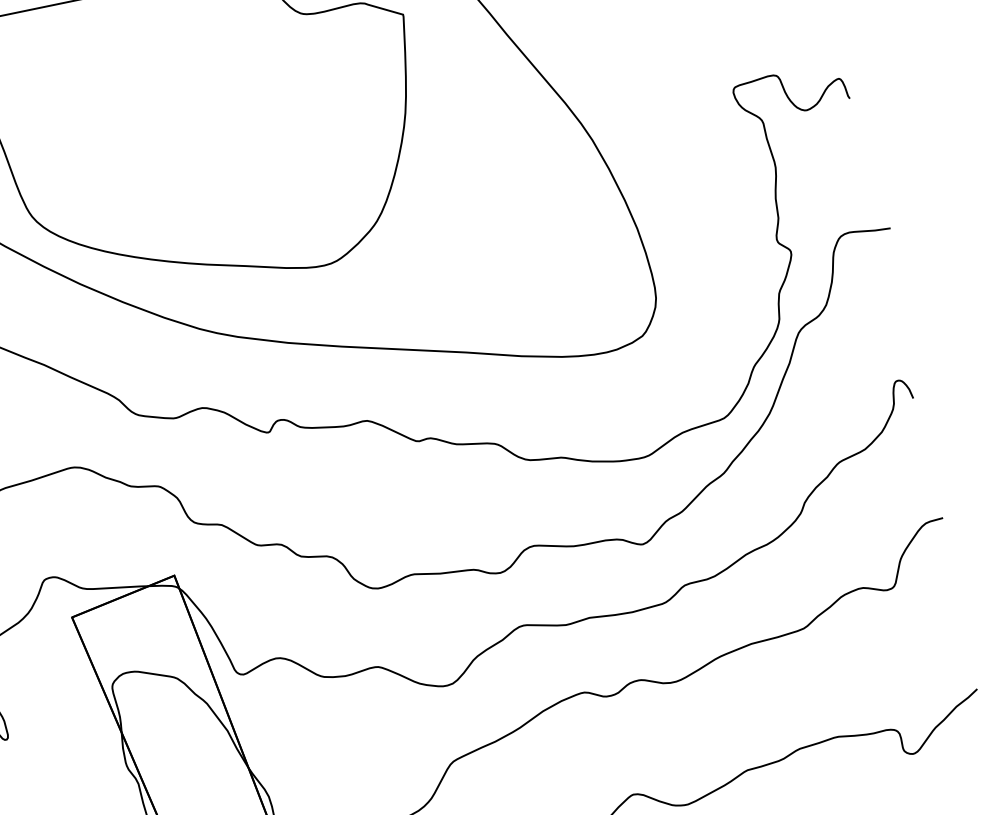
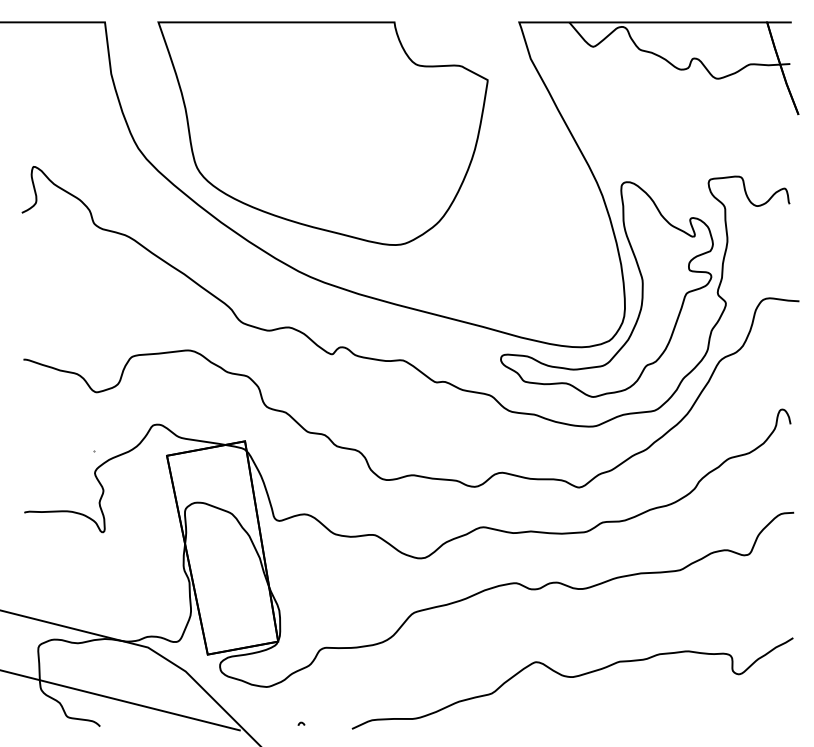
part: (671, 256) -> (641, 289), added

